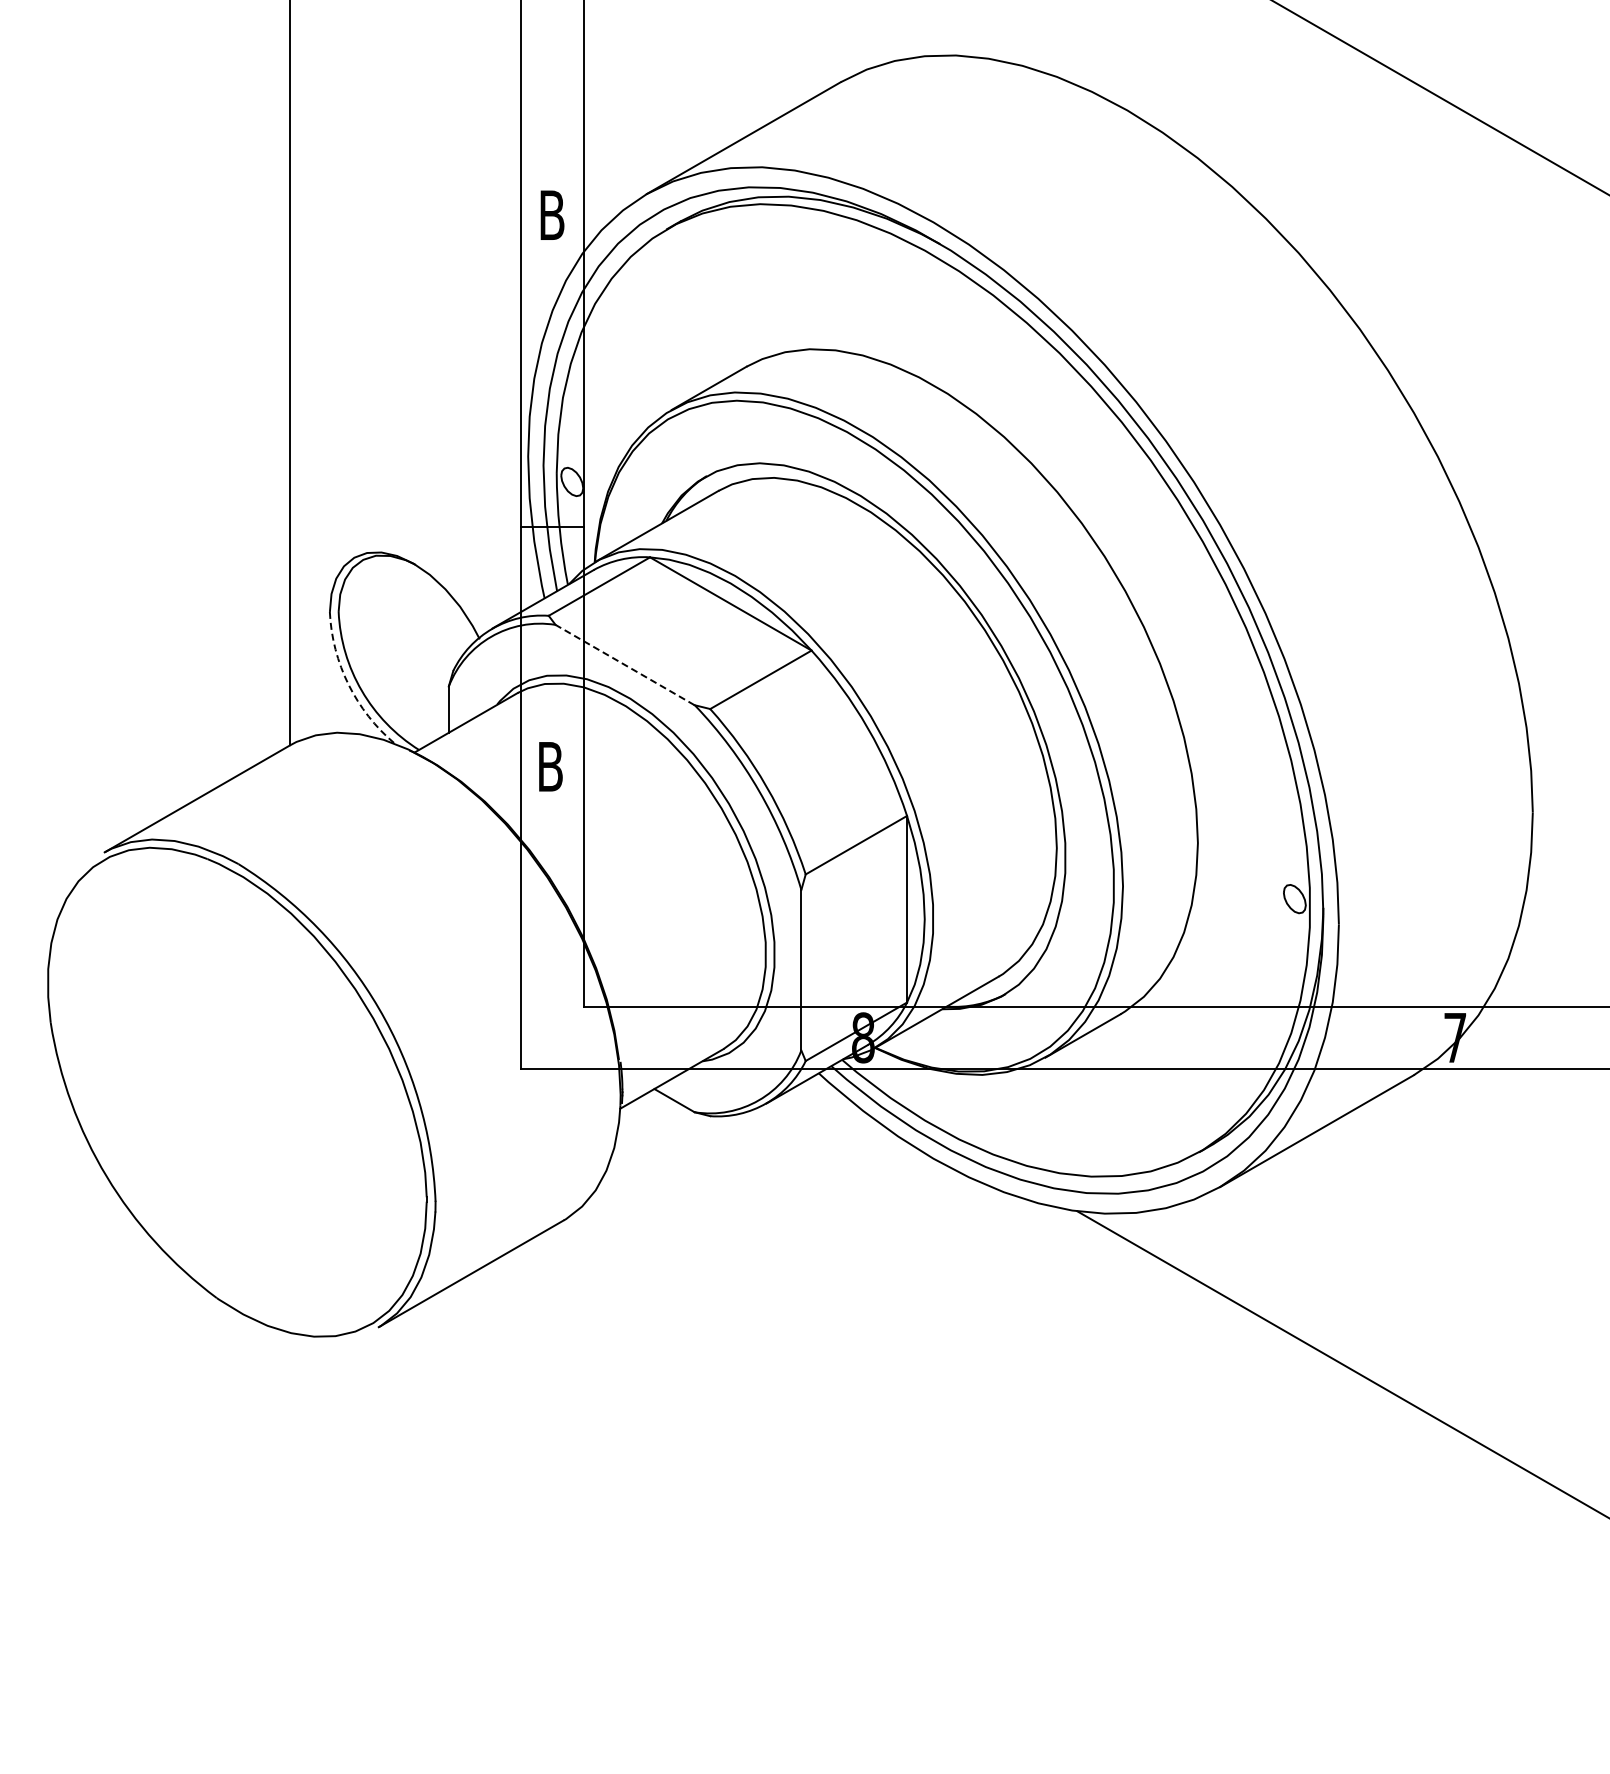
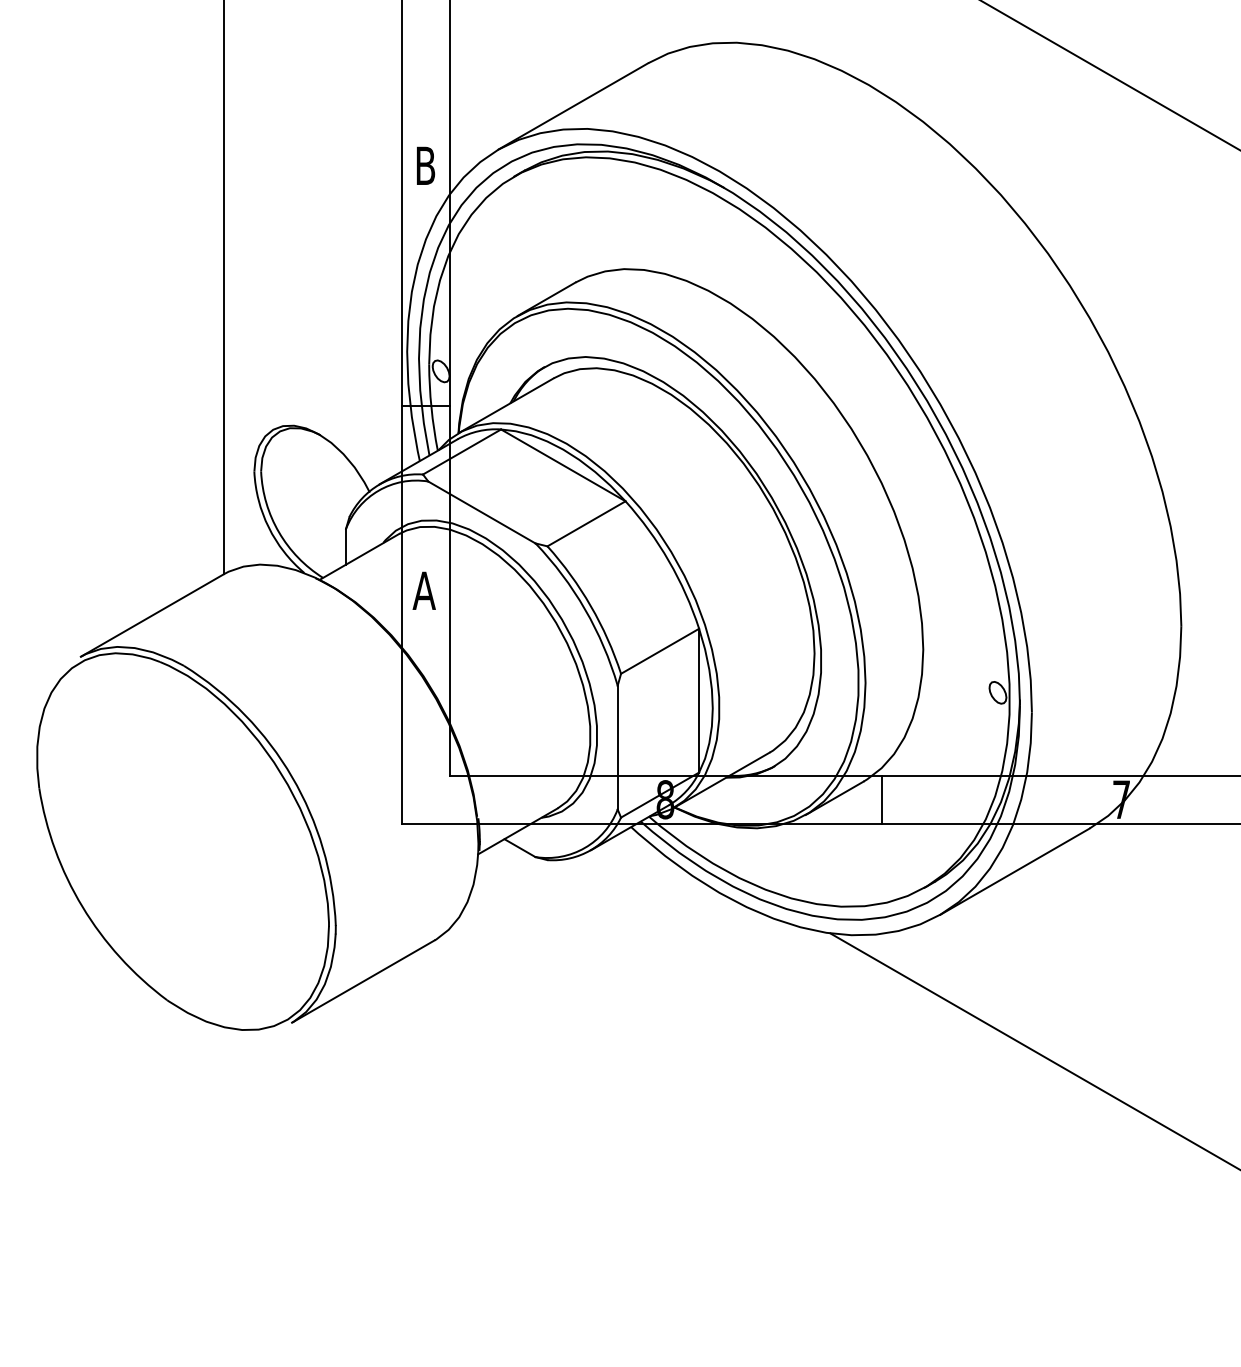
line: (624, 664) -> (481, 512), dashed -> solid
arc: (348, 684) -> (268, 527), dashed -> solid
text: (550, 766) -> (424, 590), B -> A
line: (1144, 1037) -> (882, 799), added

